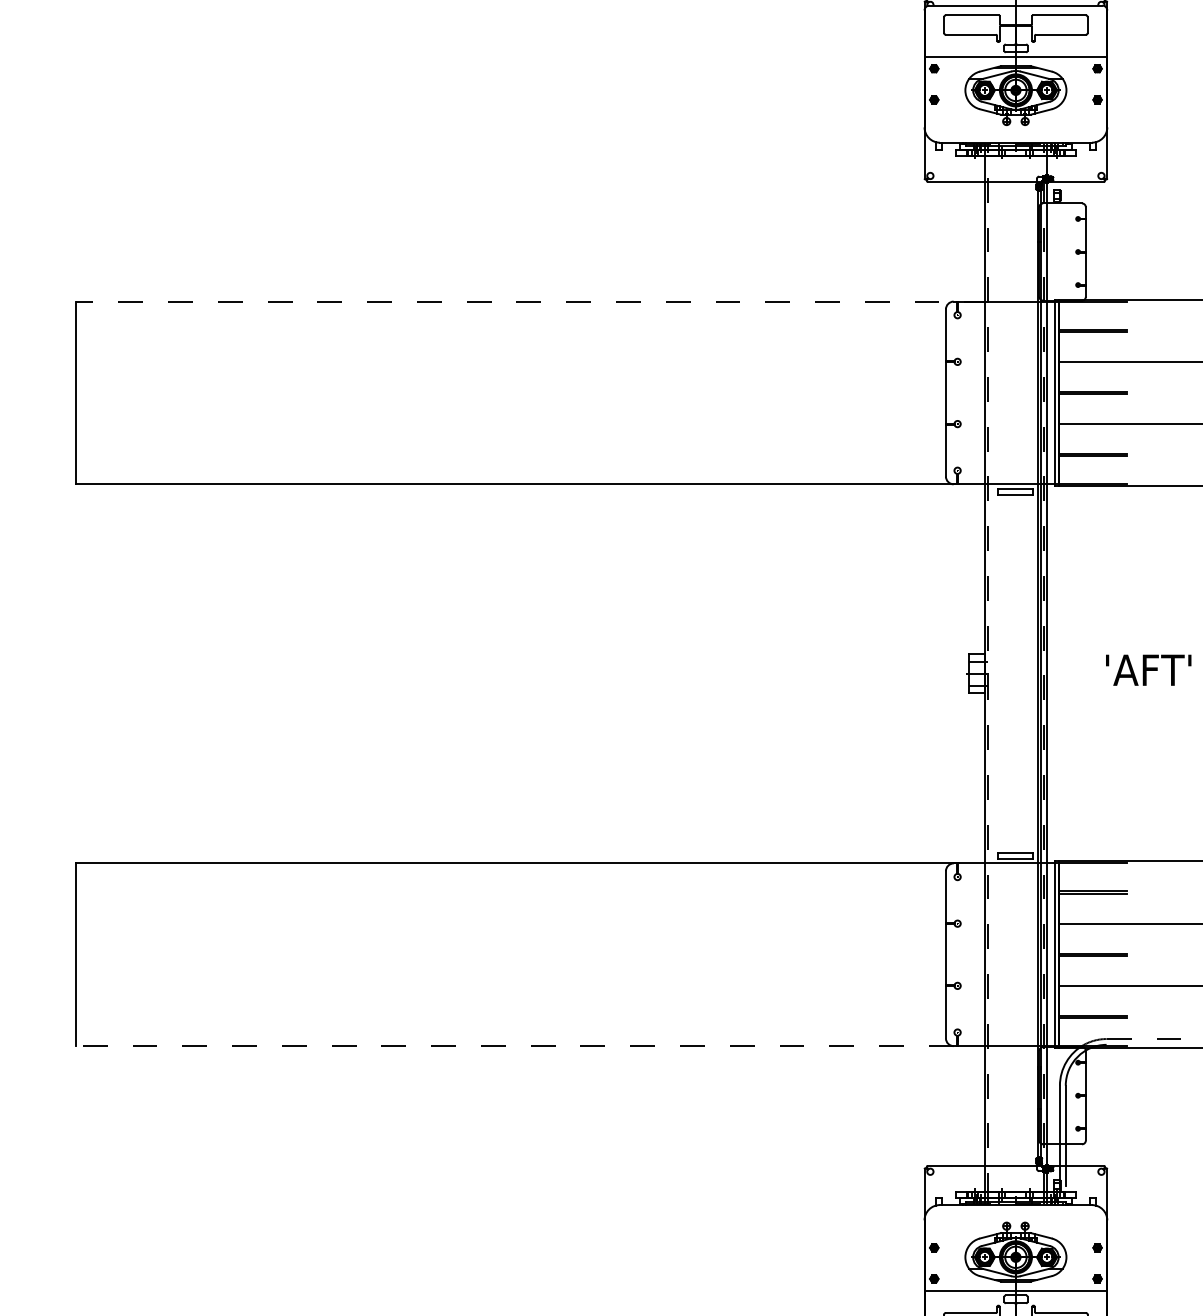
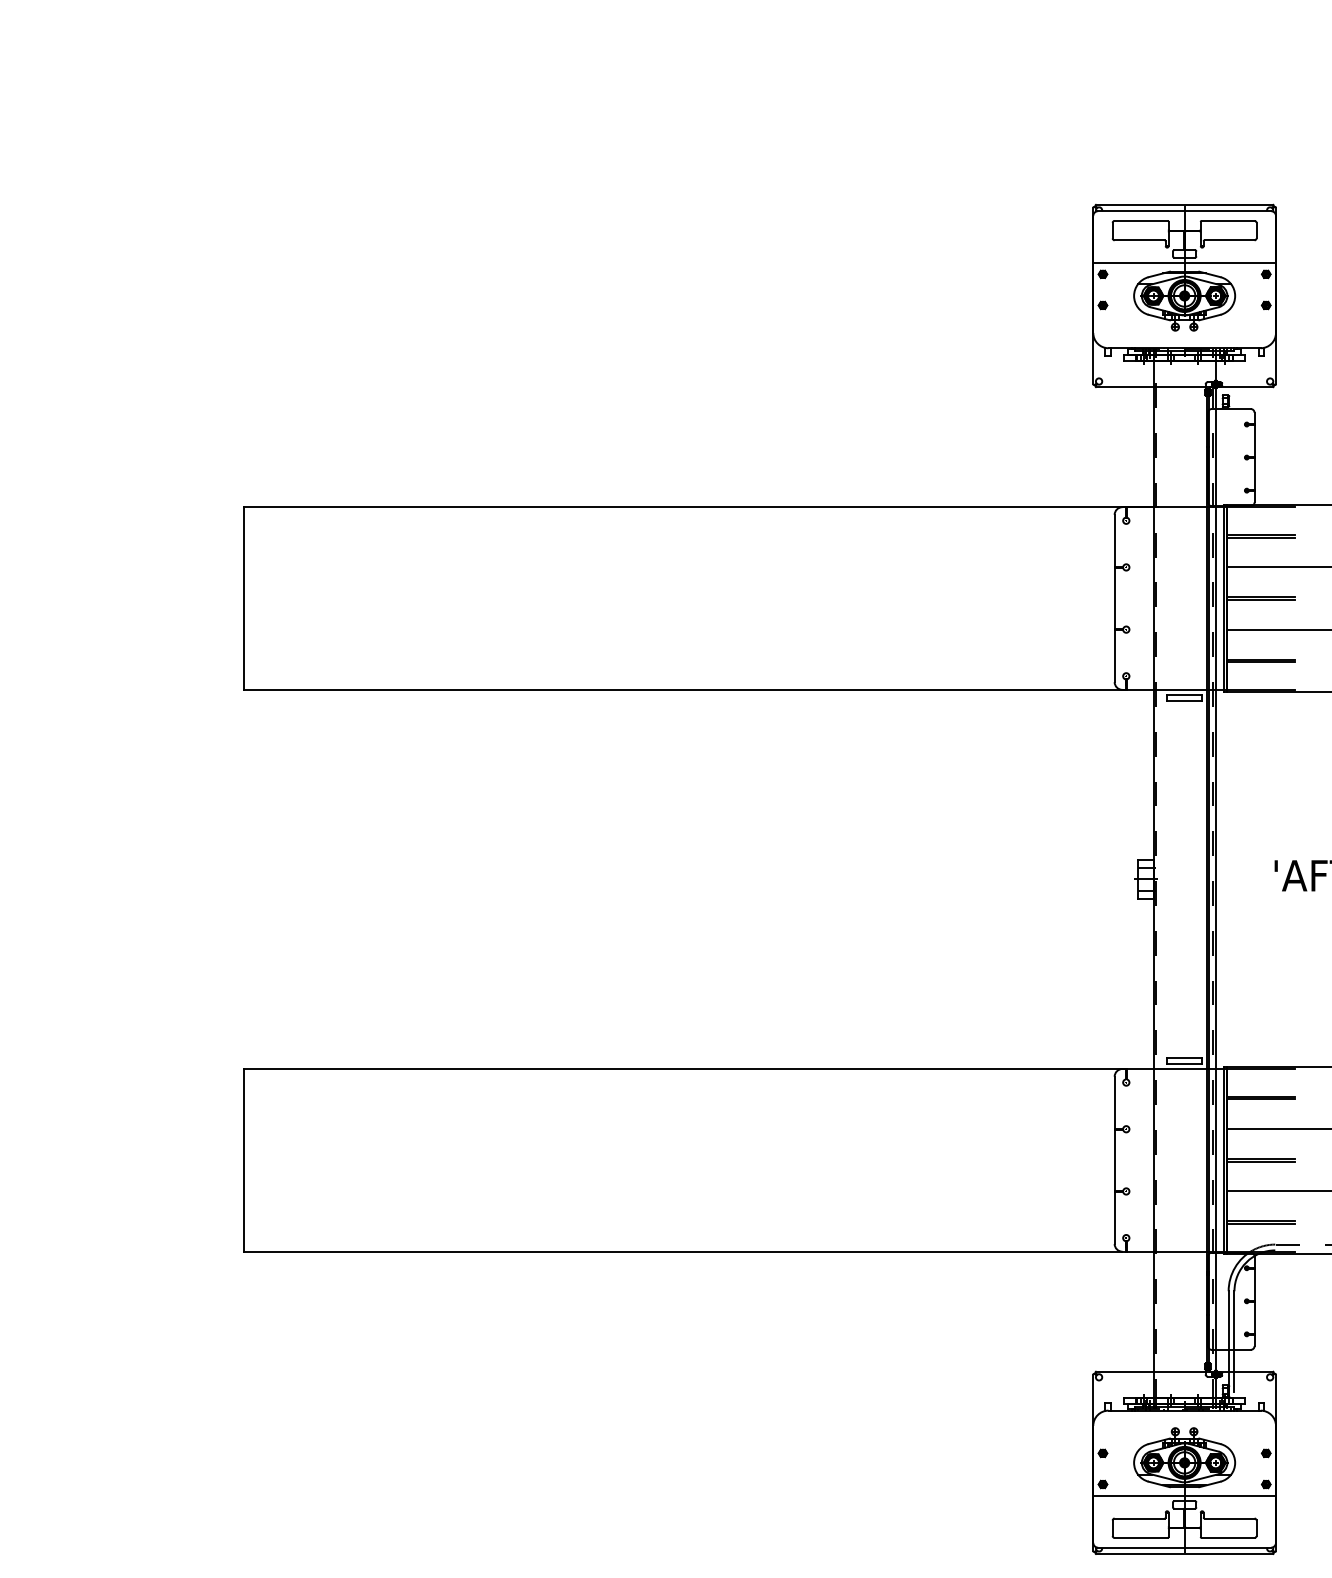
line: (532, 301) -> (701, 507), dashed -> solid
line: (513, 1045) -> (682, 1251), dashed -> solid

